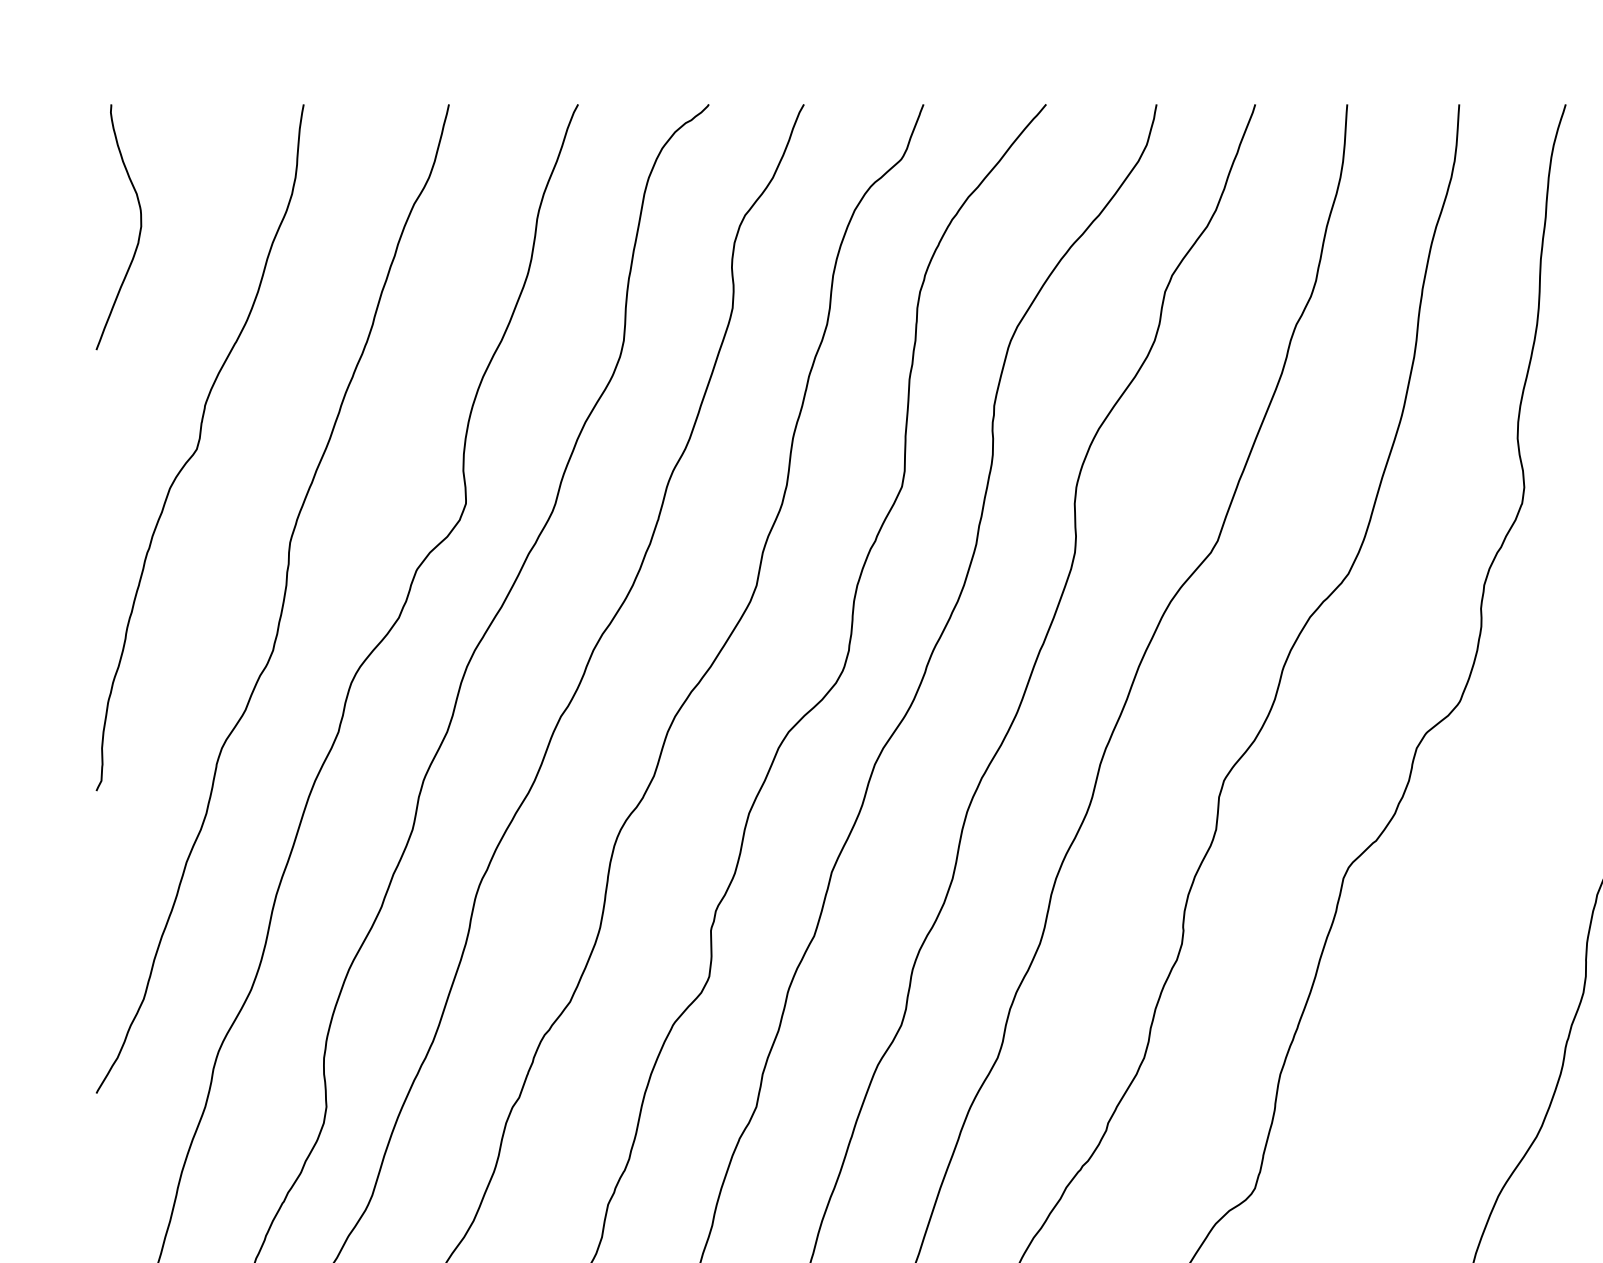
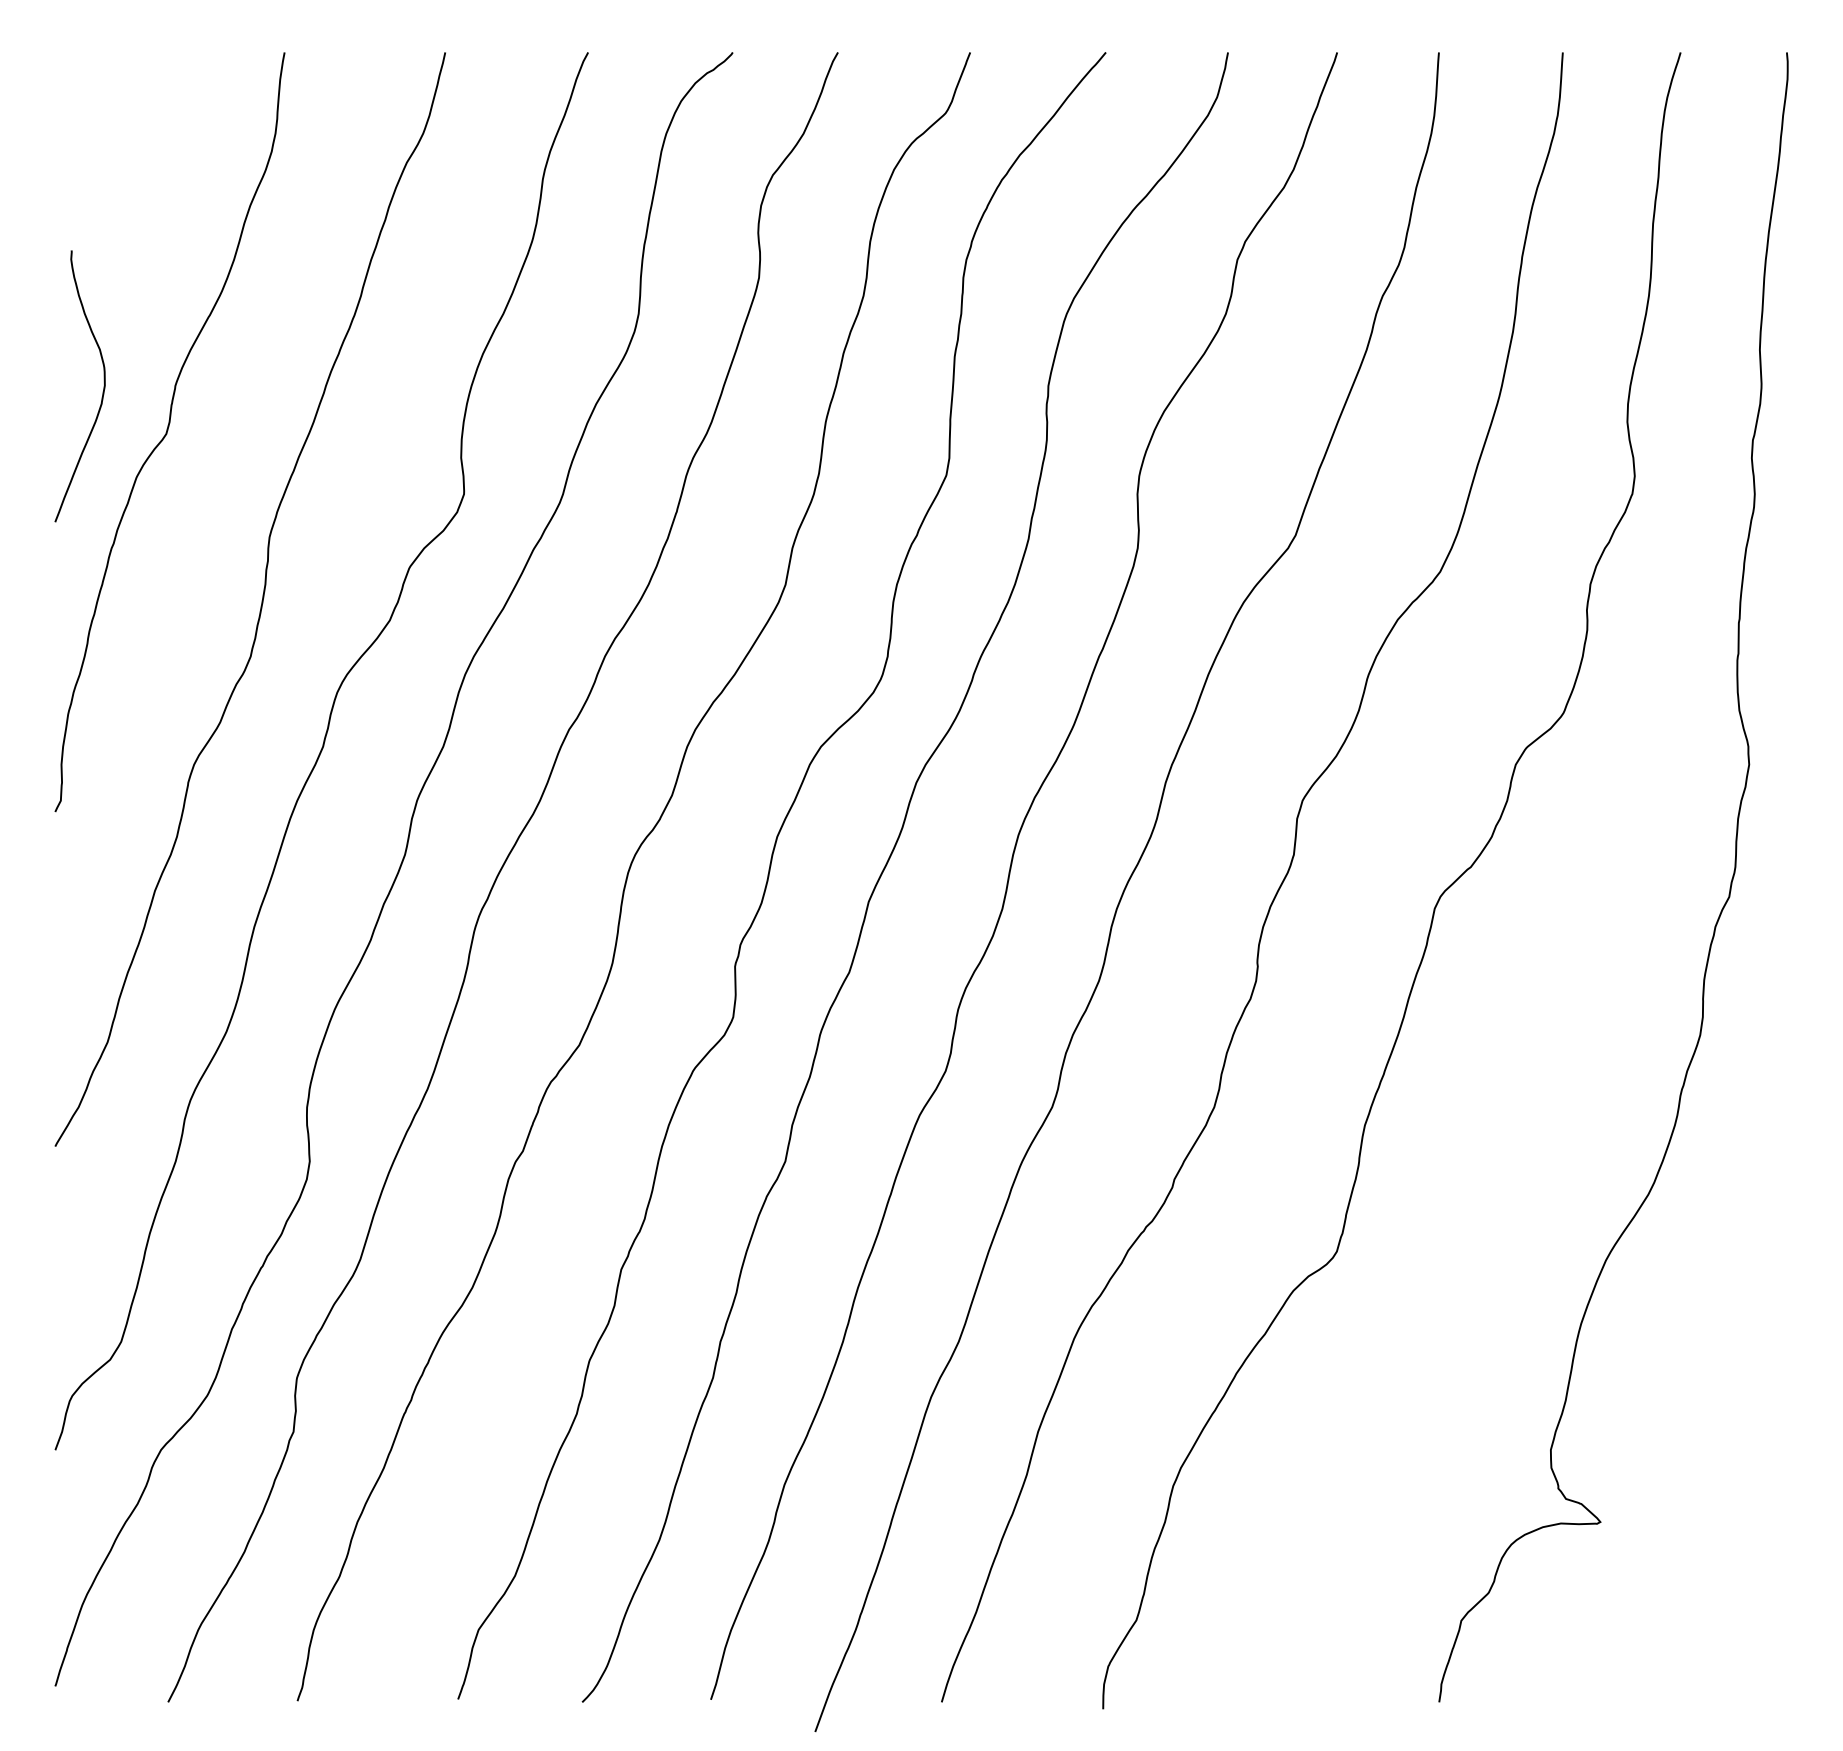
curve: (139, 231) -> (102, 391), moved

